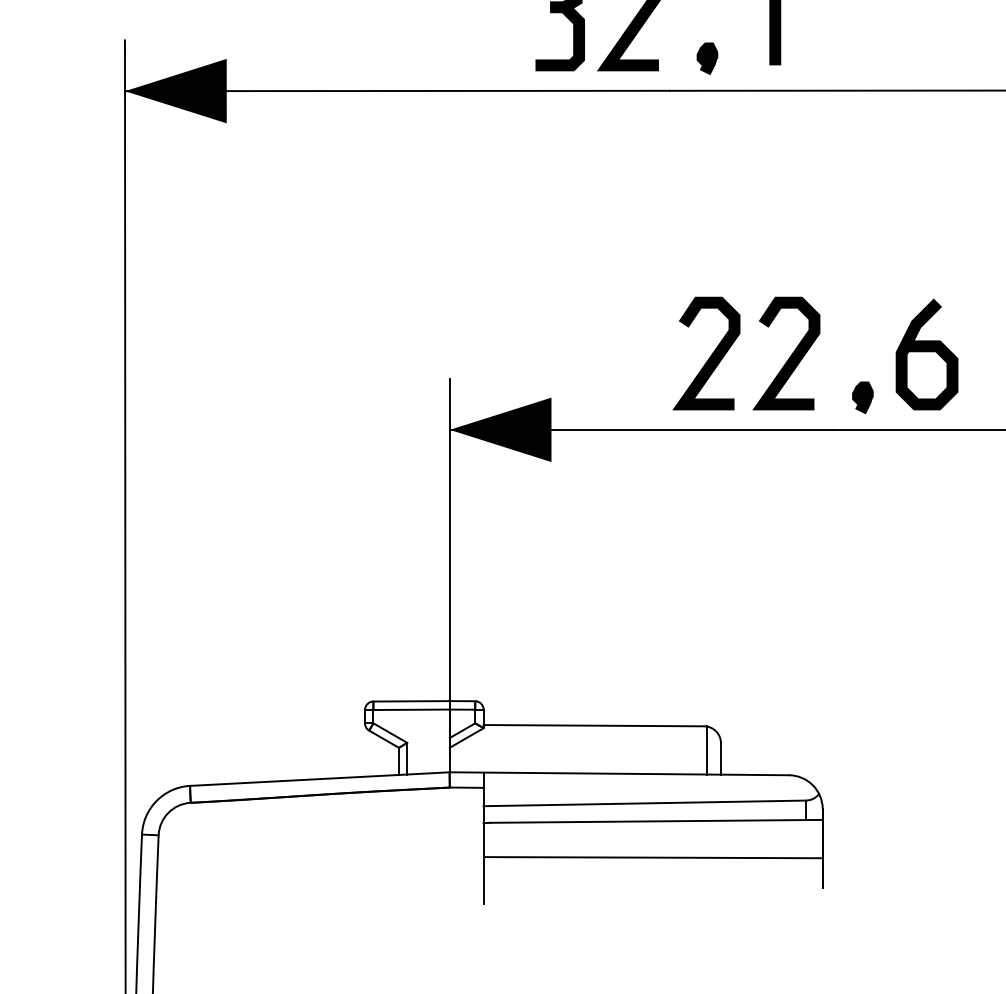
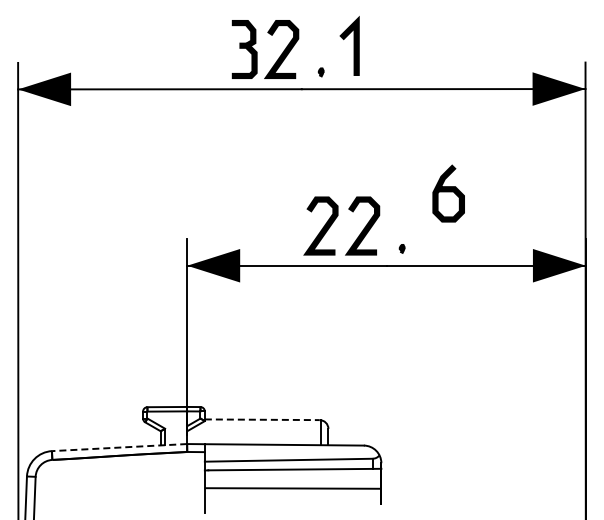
part: (705, 58) -> (320, 72), size x0.6
curve: (926, 352) -> (448, 192), moved
part: (861, 396) -> (401, 248), size x0.6
line: (594, 725) -> (262, 419), solid -> dashed
line: (319, 778) -> (119, 447), solid -> dashed

